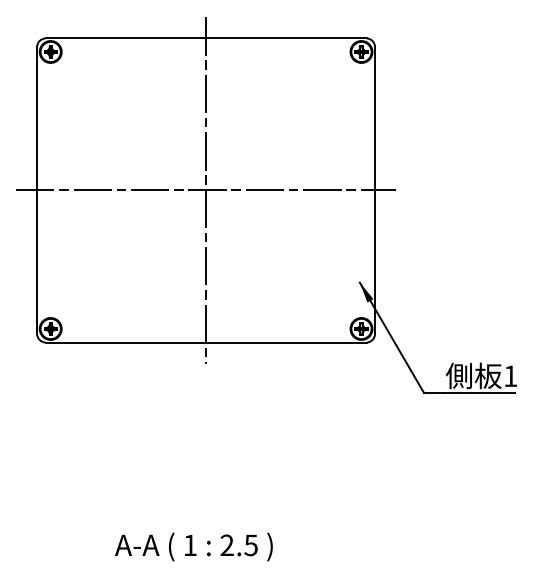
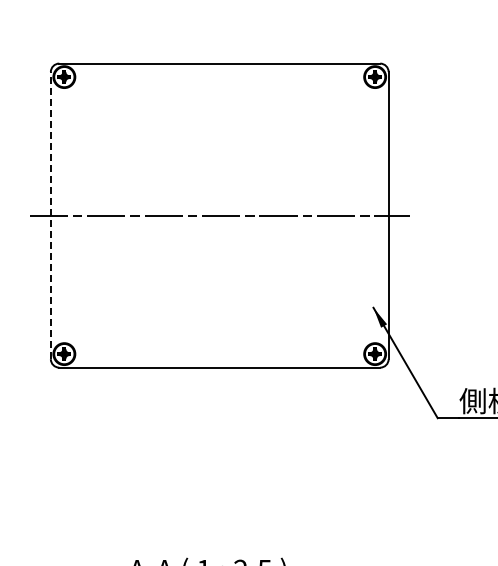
line: (37, 190) -> (51, 215), solid -> dashed
line: (206, 190) -> (220, 215), removed

